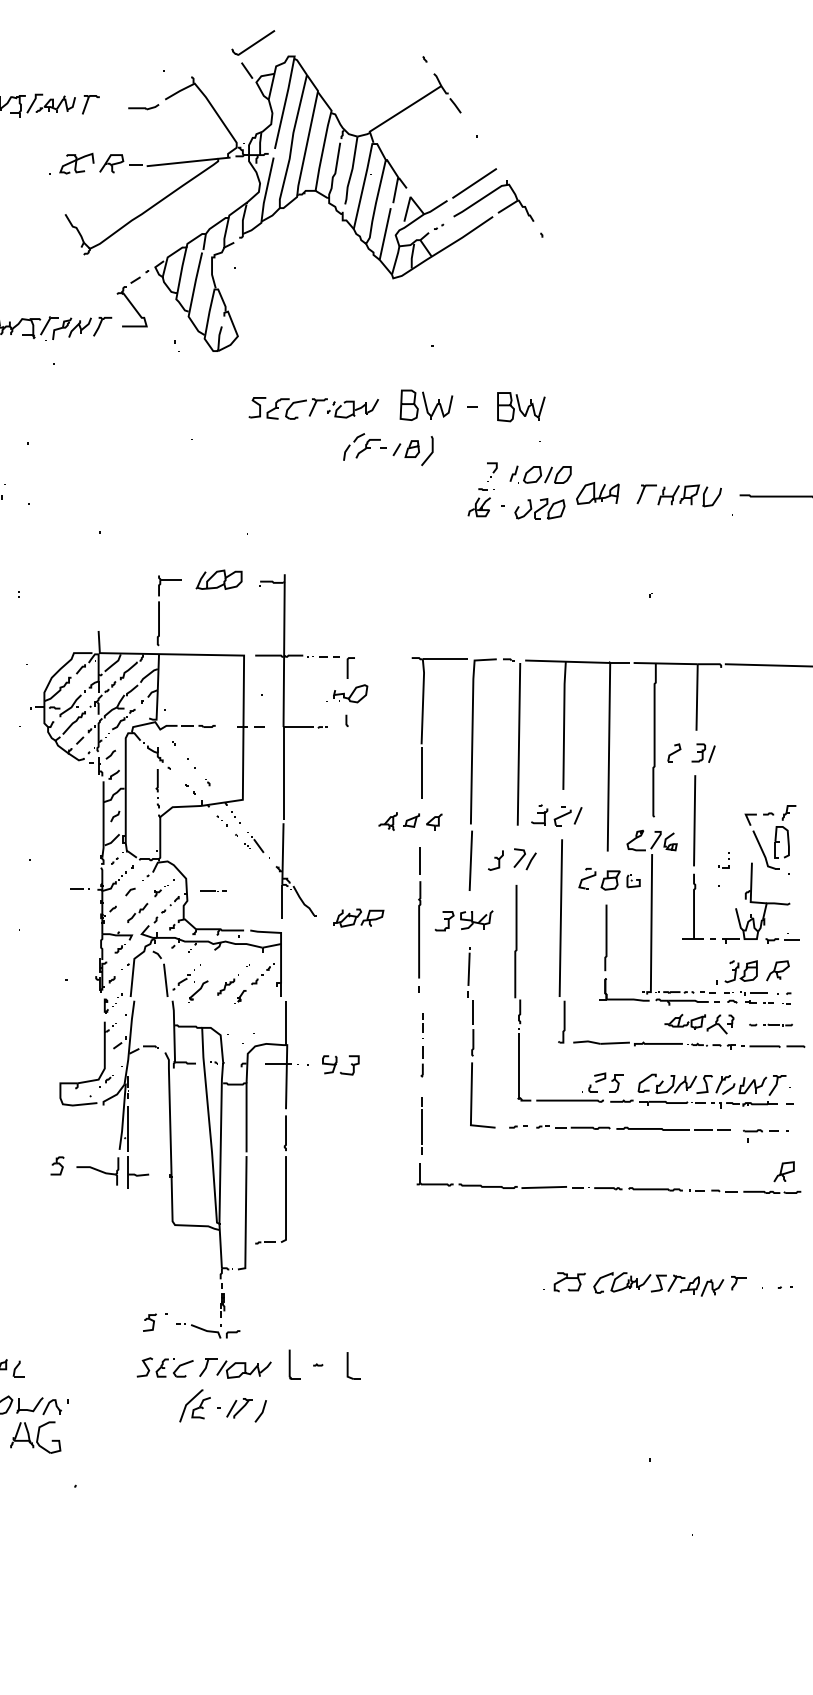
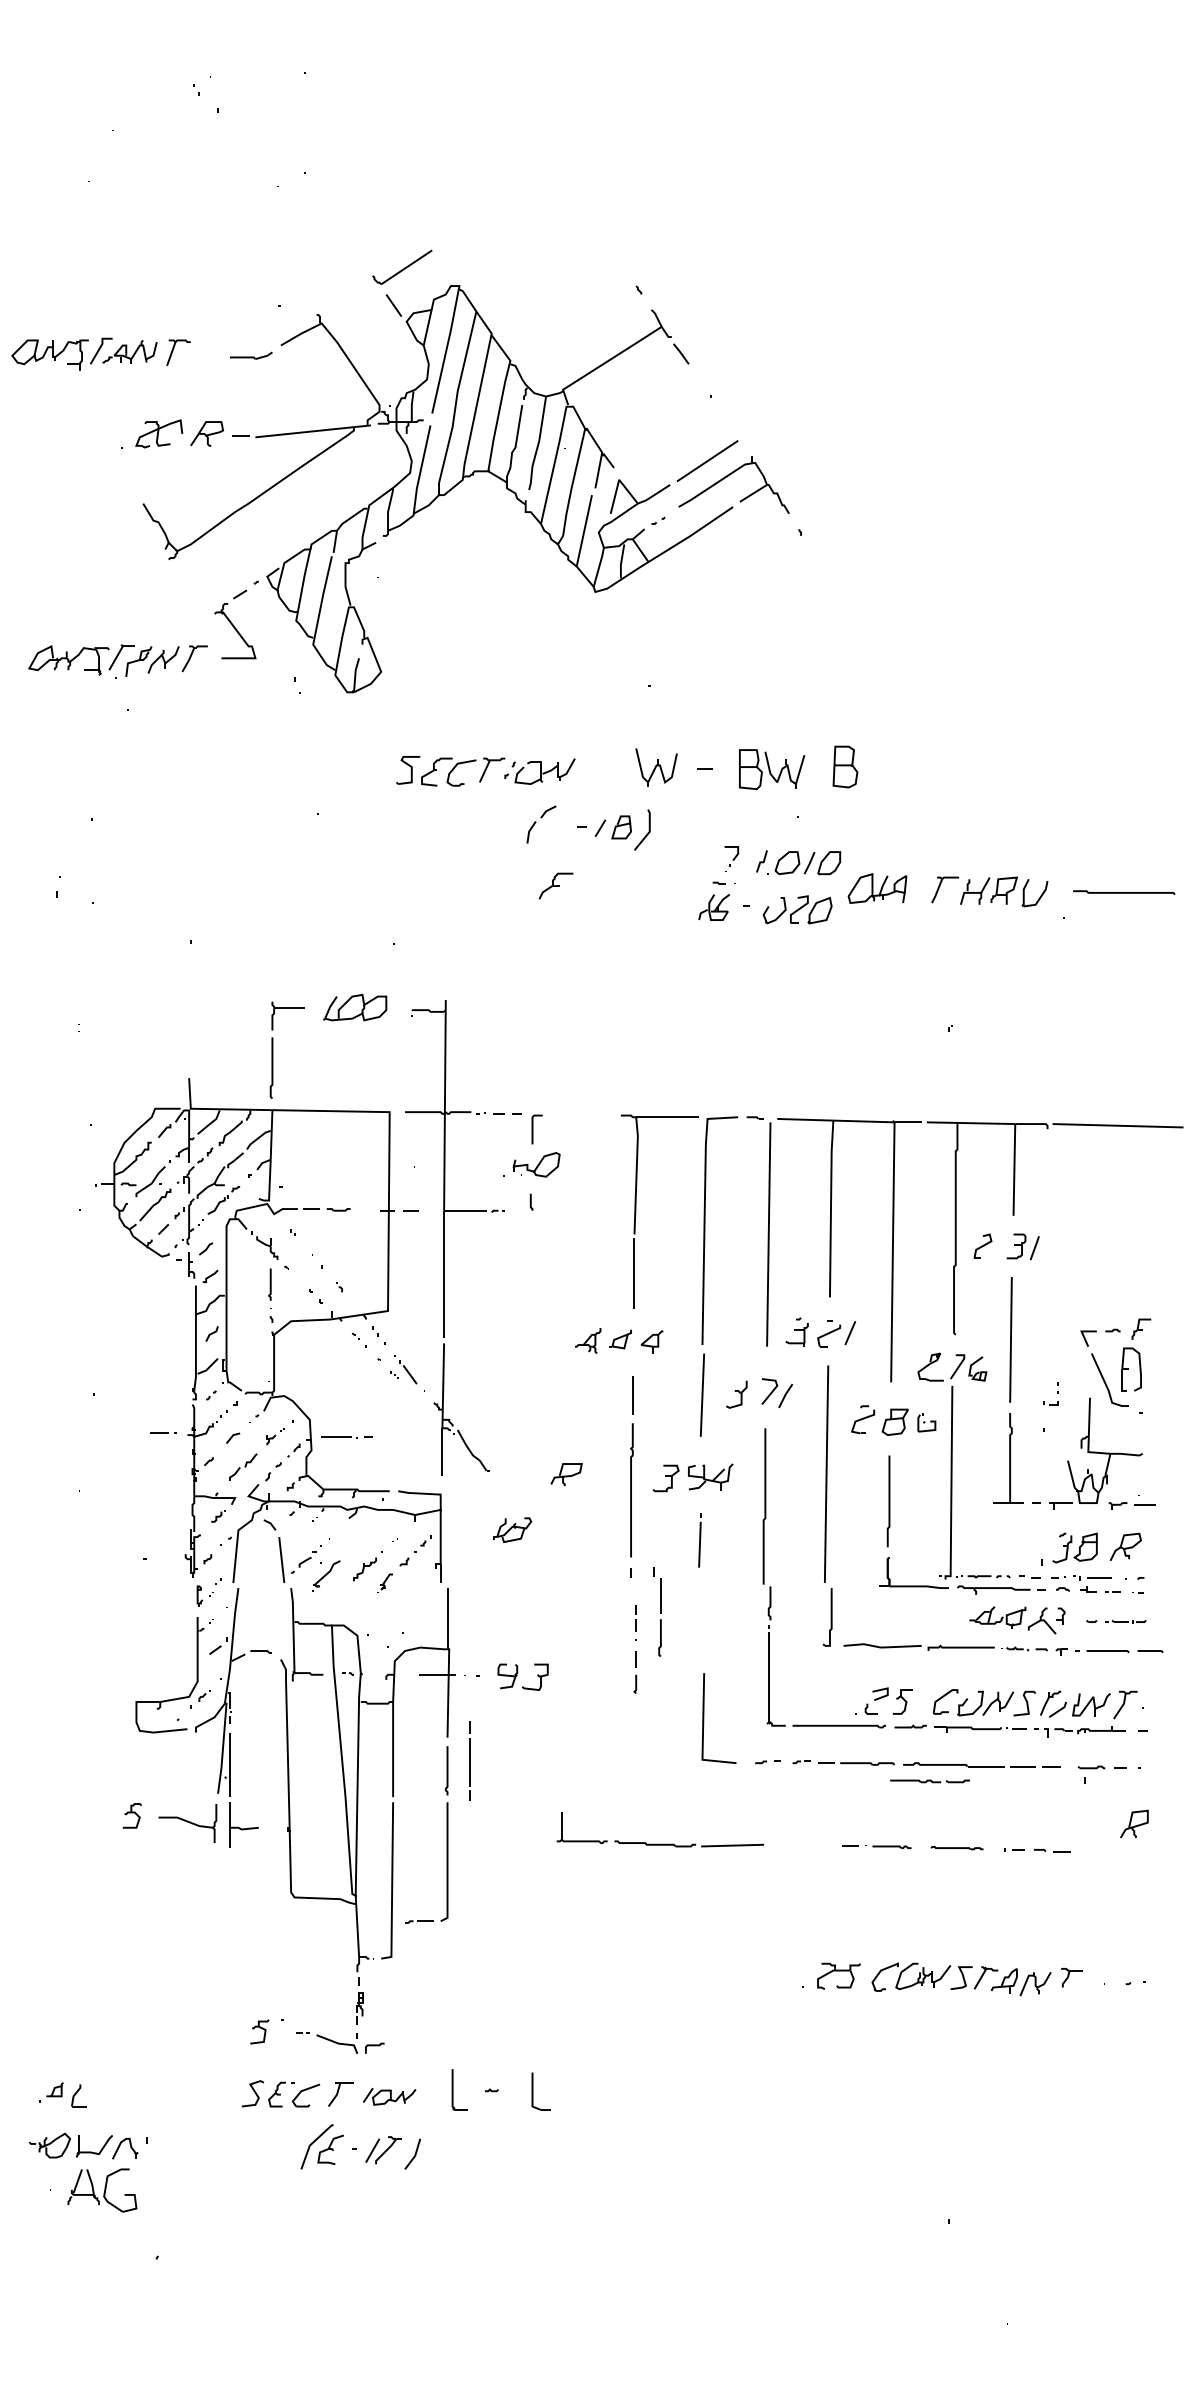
part: (409, 404) -> (845, 766), moved
part: (367, 448) -> (555, 885), moved
part: (213, 891) -> (347, 1437), size x1.4
part: (347, 917) -> (512, 1529), moved
part: (470, 1023) -> (657, 1611), moved
line: (420, 1125) -> (469, 1760), moved
part: (491, 1185) -> (659, 1843), moved
part: (655, 1188) -> (956, 1847), size x0.7
part: (771, 1192) -> (929, 1781), moved
part: (243, 1369) -> (389, 2096), size x0.7

